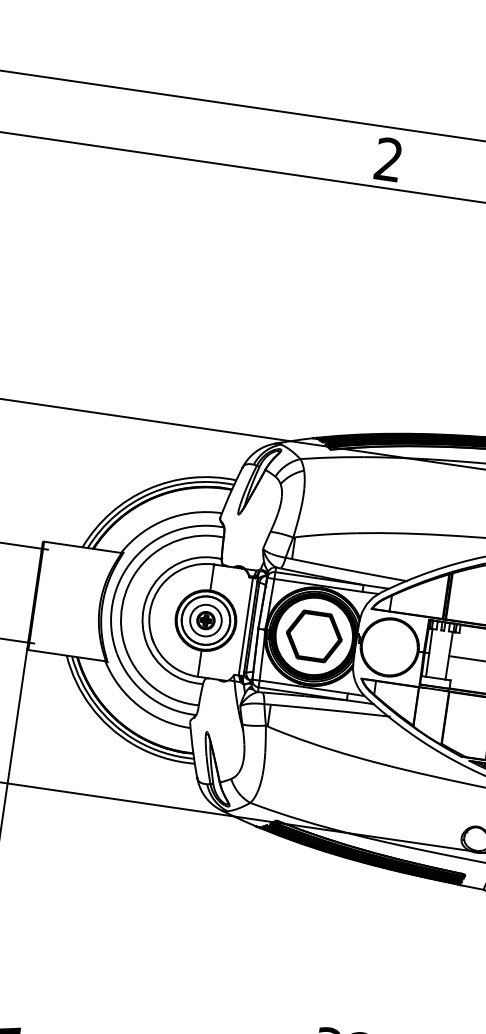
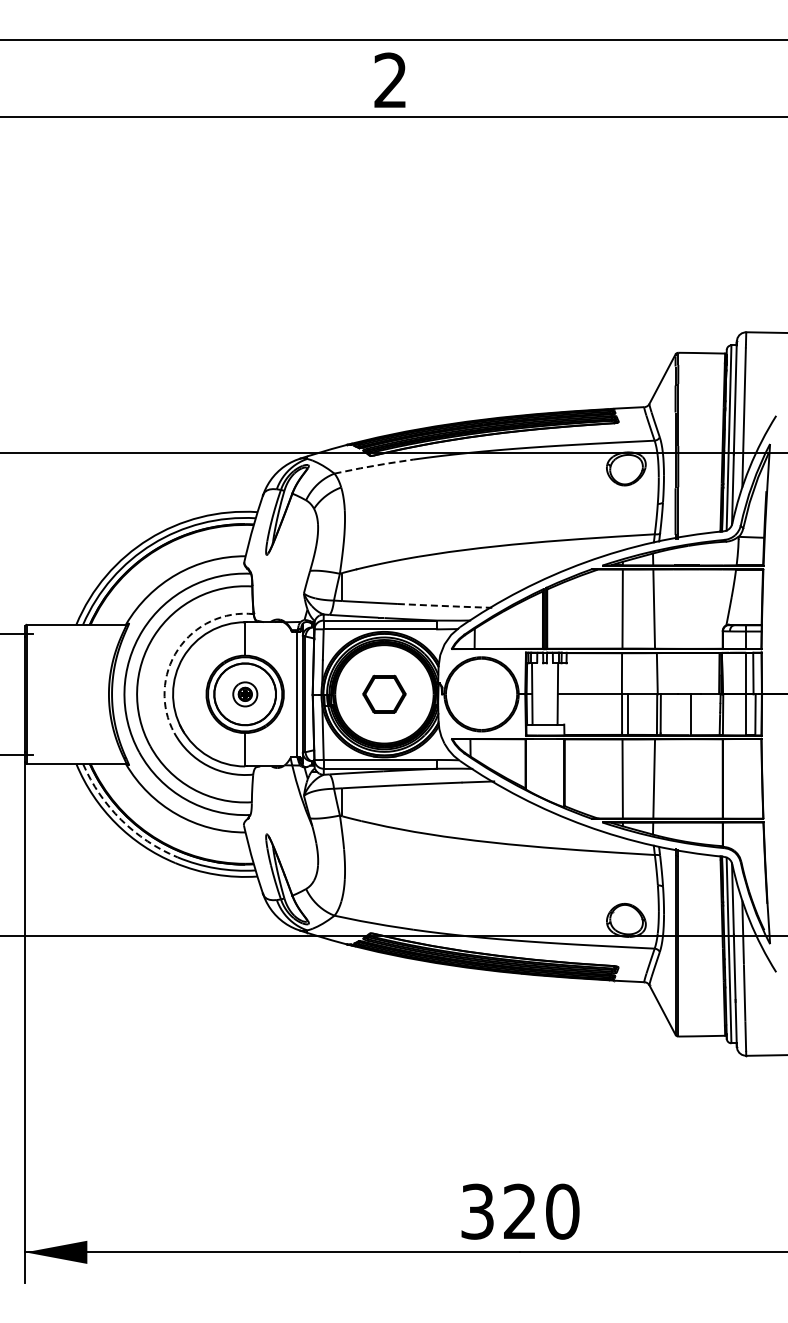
line: (332, 457) -> (374, 465), solid -> dashed
line: (371, 575) -> (445, 606), solid -> dashed
arc: (159, 578) -> (178, 649), solid -> dashed
part: (206, 620) -> (245, 694), size x0.6
part: (314, 635) -> (384, 693), size x0.6
arc: (95, 703) -> (121, 819), solid -> dashed

